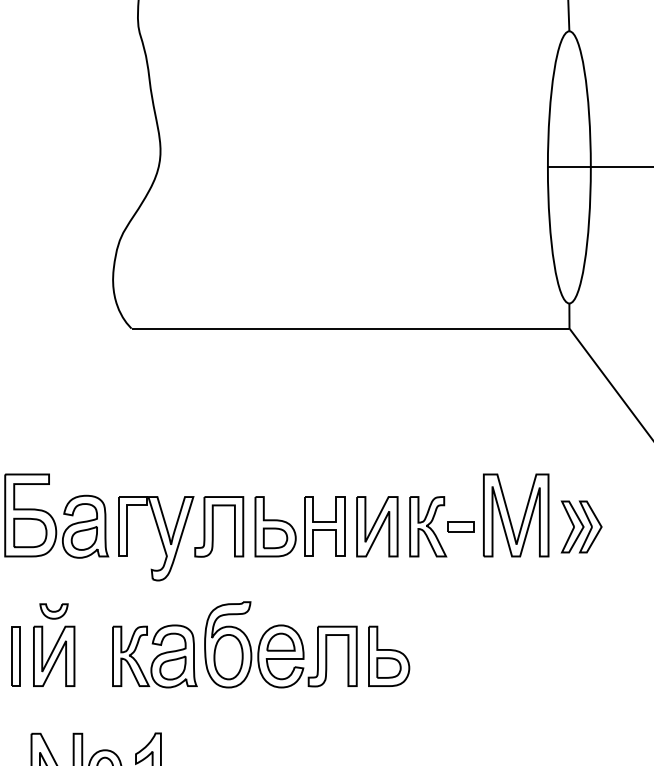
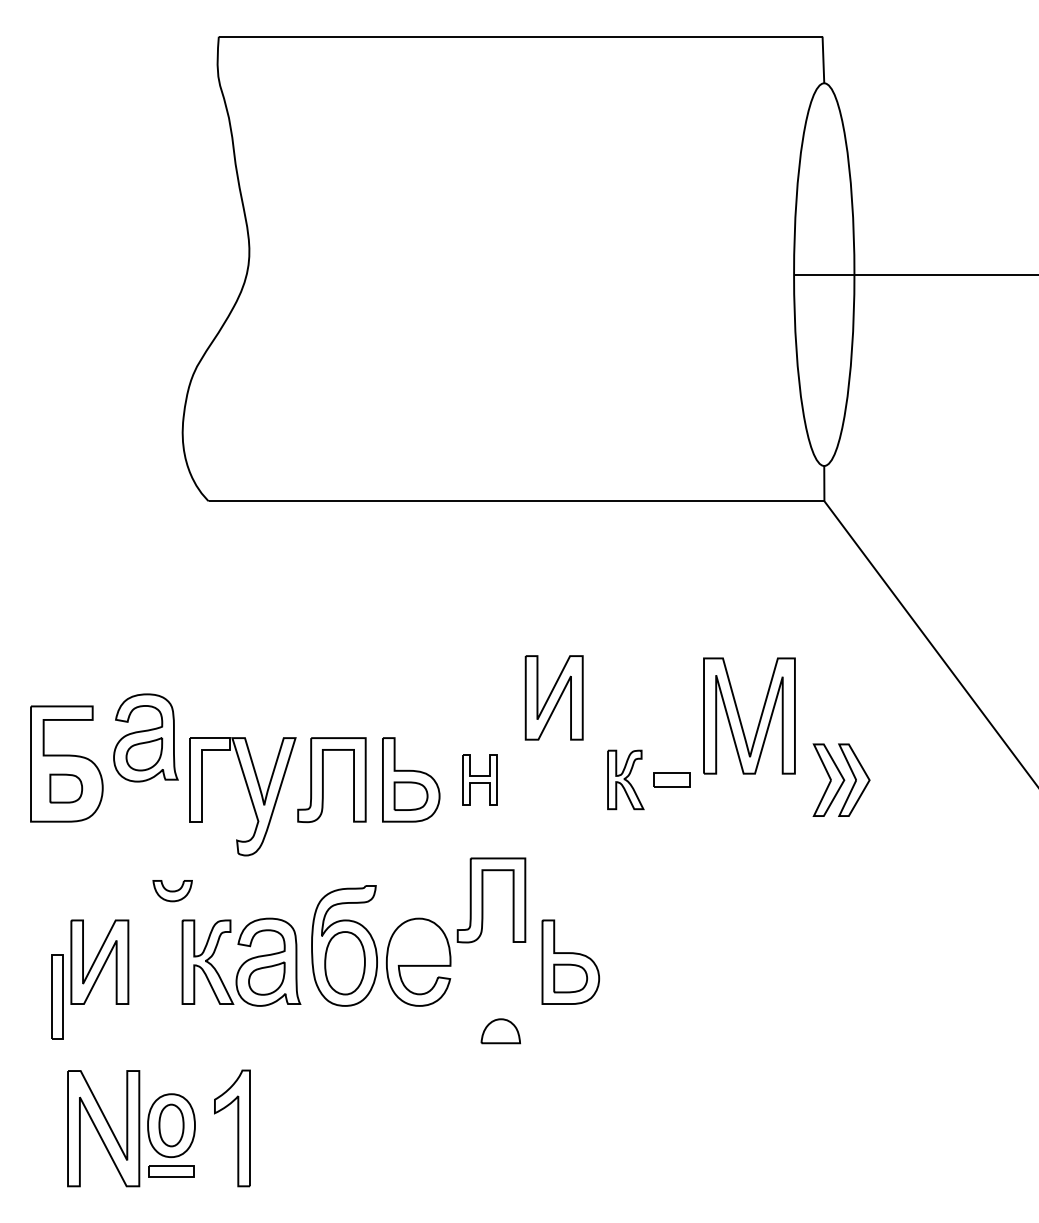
part: (509, 516) -> (740, 717), moved
part: (85, 526) -> (145, 737), moved
part: (324, 526) -> (479, 779), size x0.6
part: (376, 526) -> (553, 697), moved
part: (428, 526) -> (625, 779), size x0.7
part: (29, 532) -> (65, 788), size x0.7
part: (53, 611) -> (172, 891), moved
part: (280, 642) -> (500, 1031), moved
part: (16, 655) -> (57, 996), moved
part: (327, 656) -> (483, 900), moved

